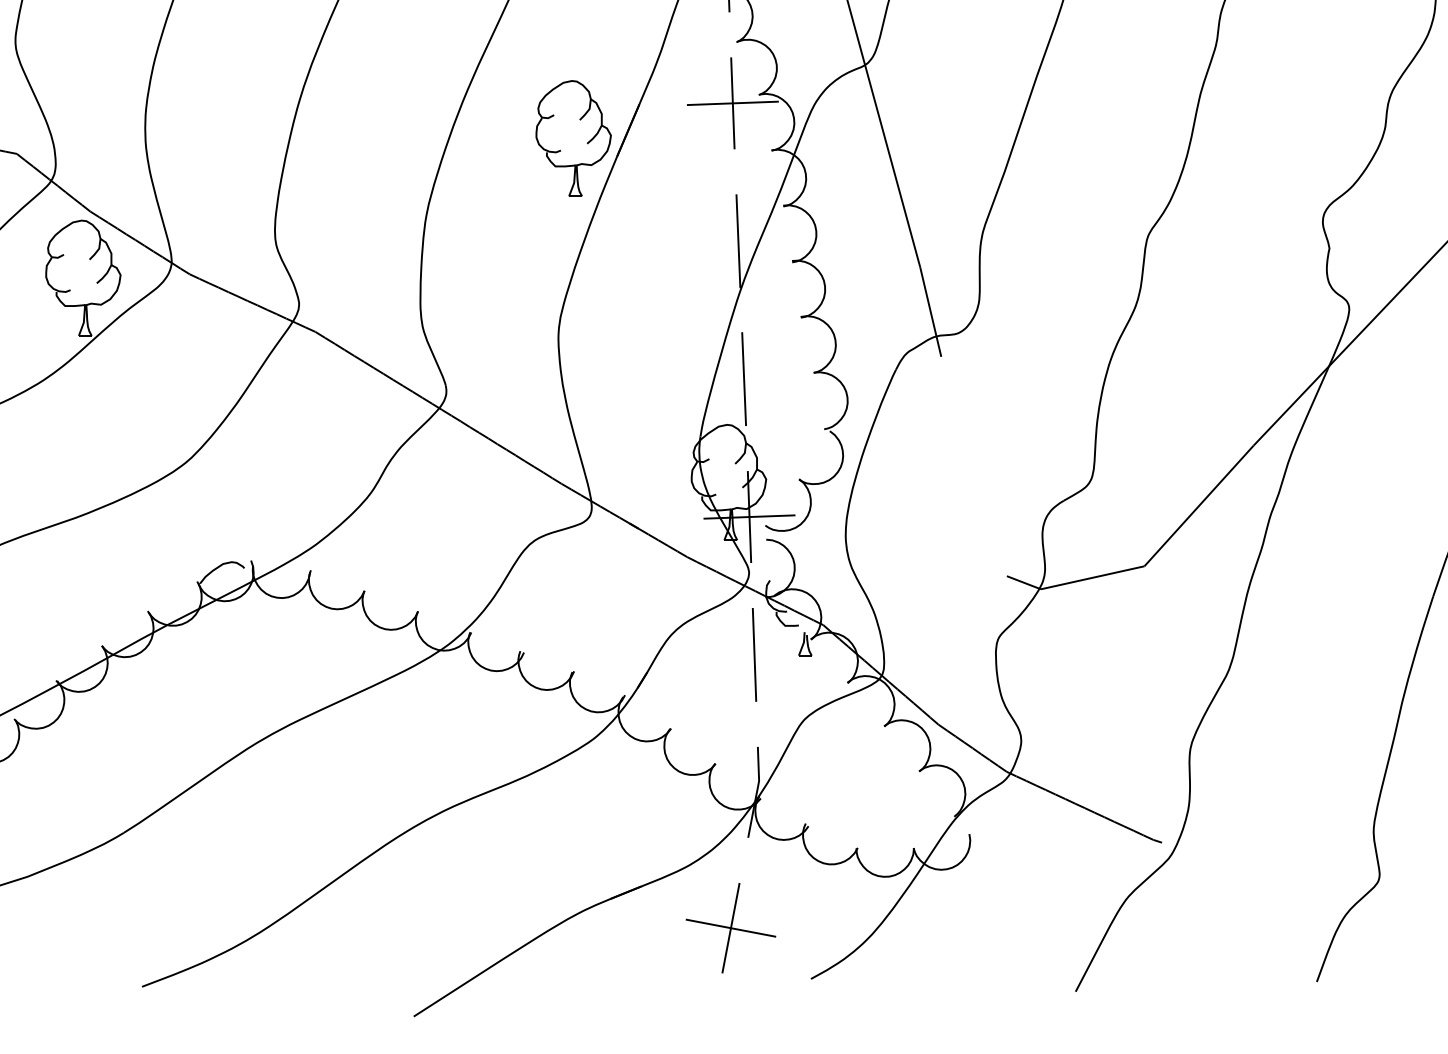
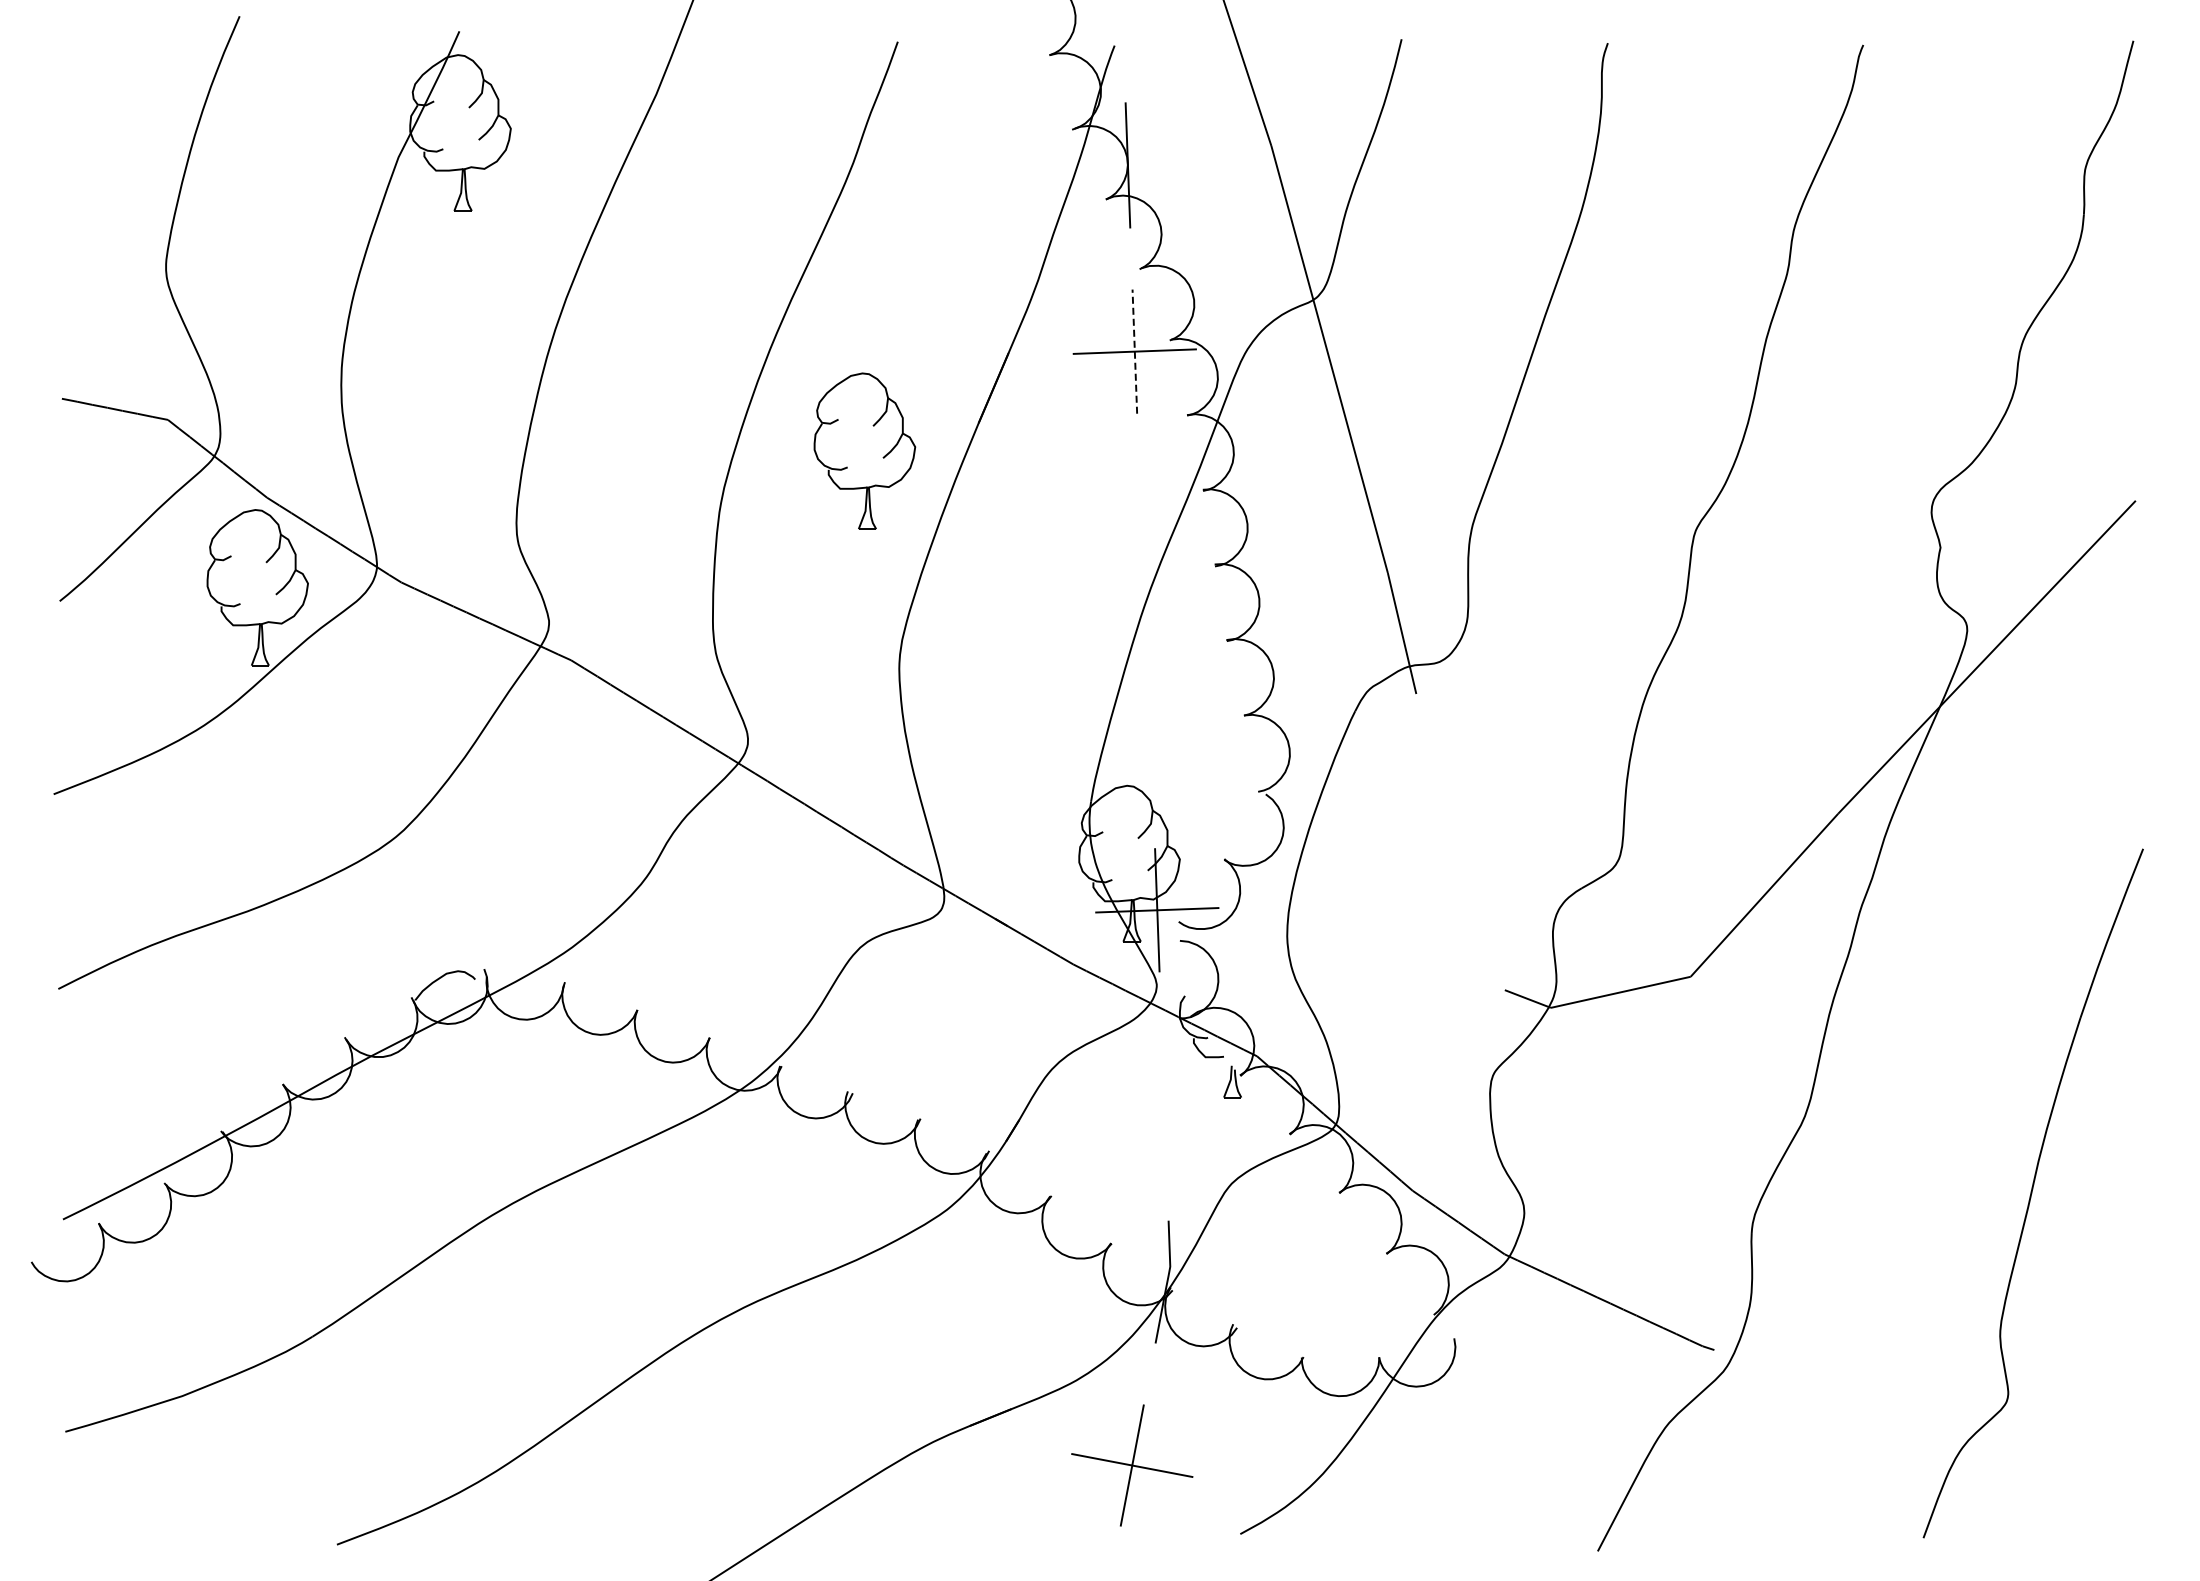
line: (732, 103) -> (1134, 351), solid -> dashed
part: (573, 138) -> (864, 450), moved
line: (737, 240) -> (1141, 537), removed
line: (743, 379) -> (1149, 724), removed
line: (754, 654) -> (1163, 1096), removed

